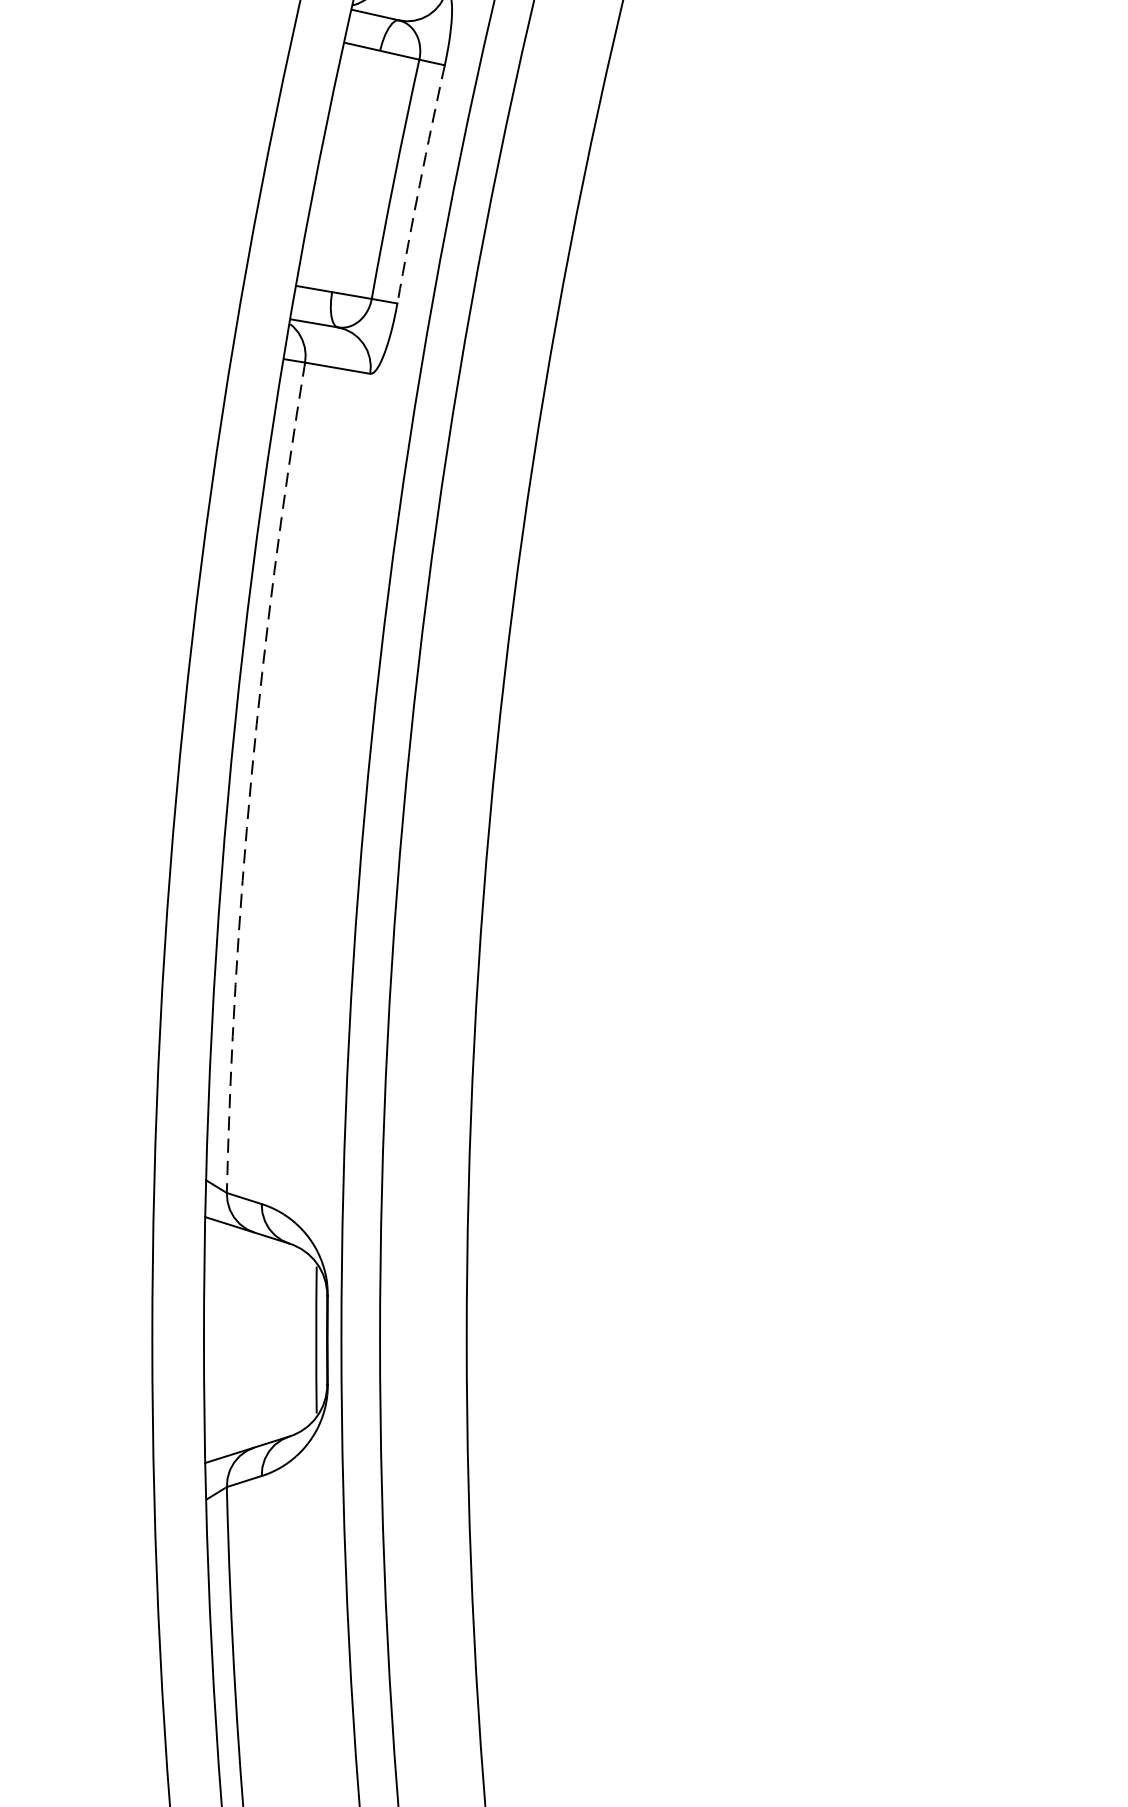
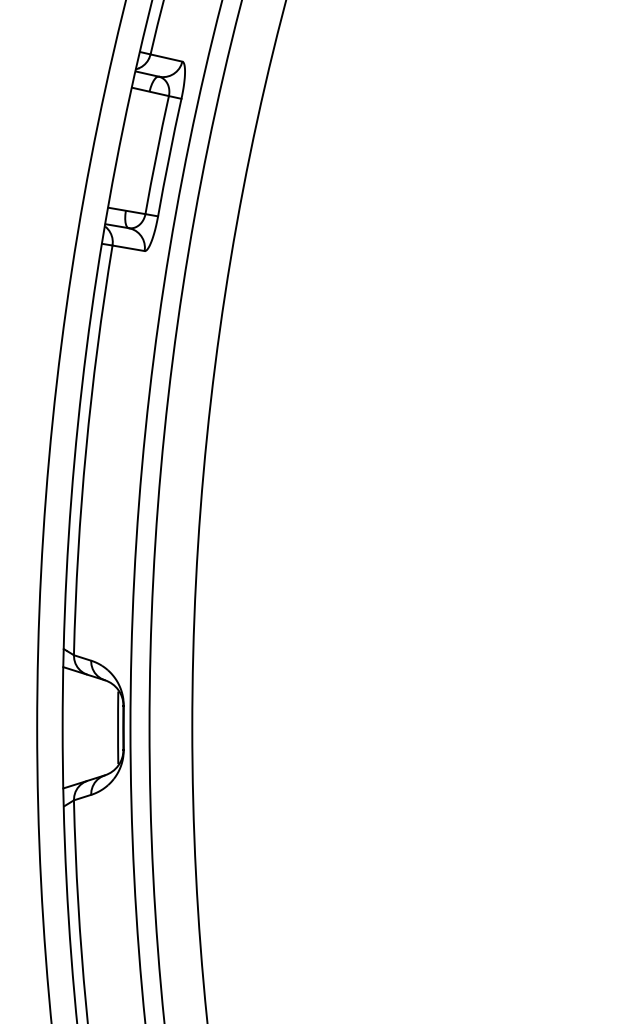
arc: (420, 184) -> (169, 157), dashed -> solid
arc: (252, 775) -> (86, 449), dashed -> solid

